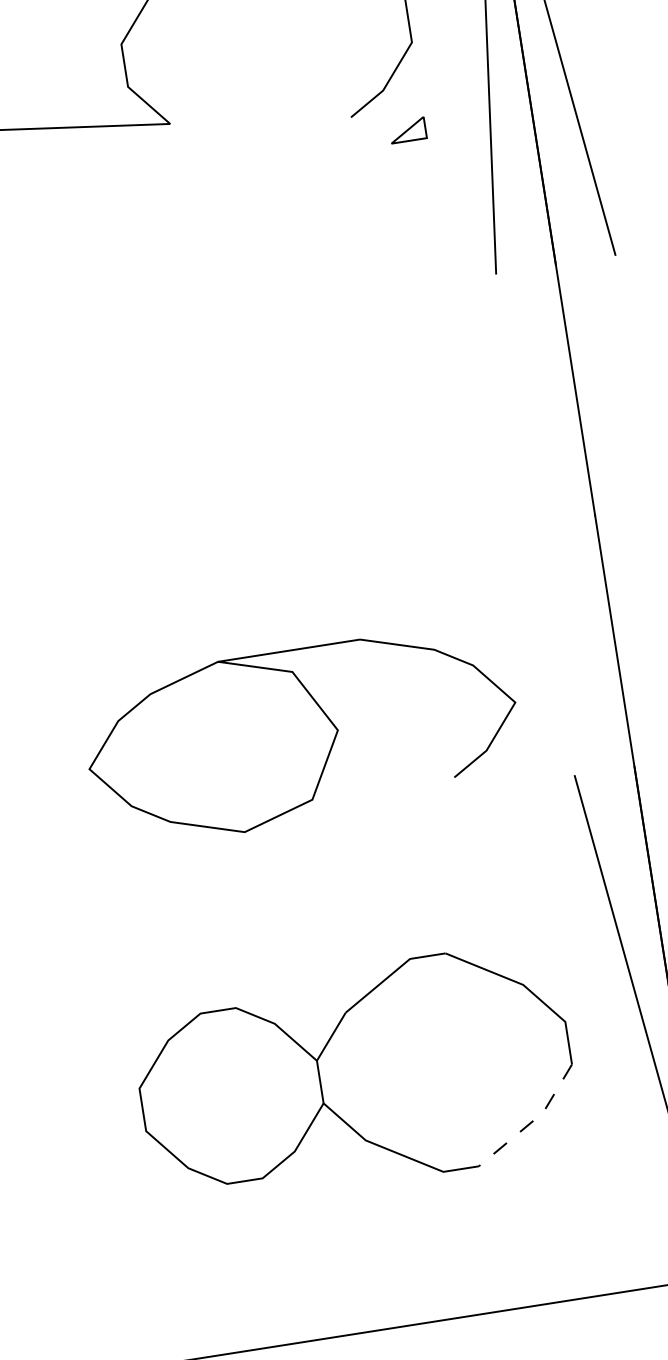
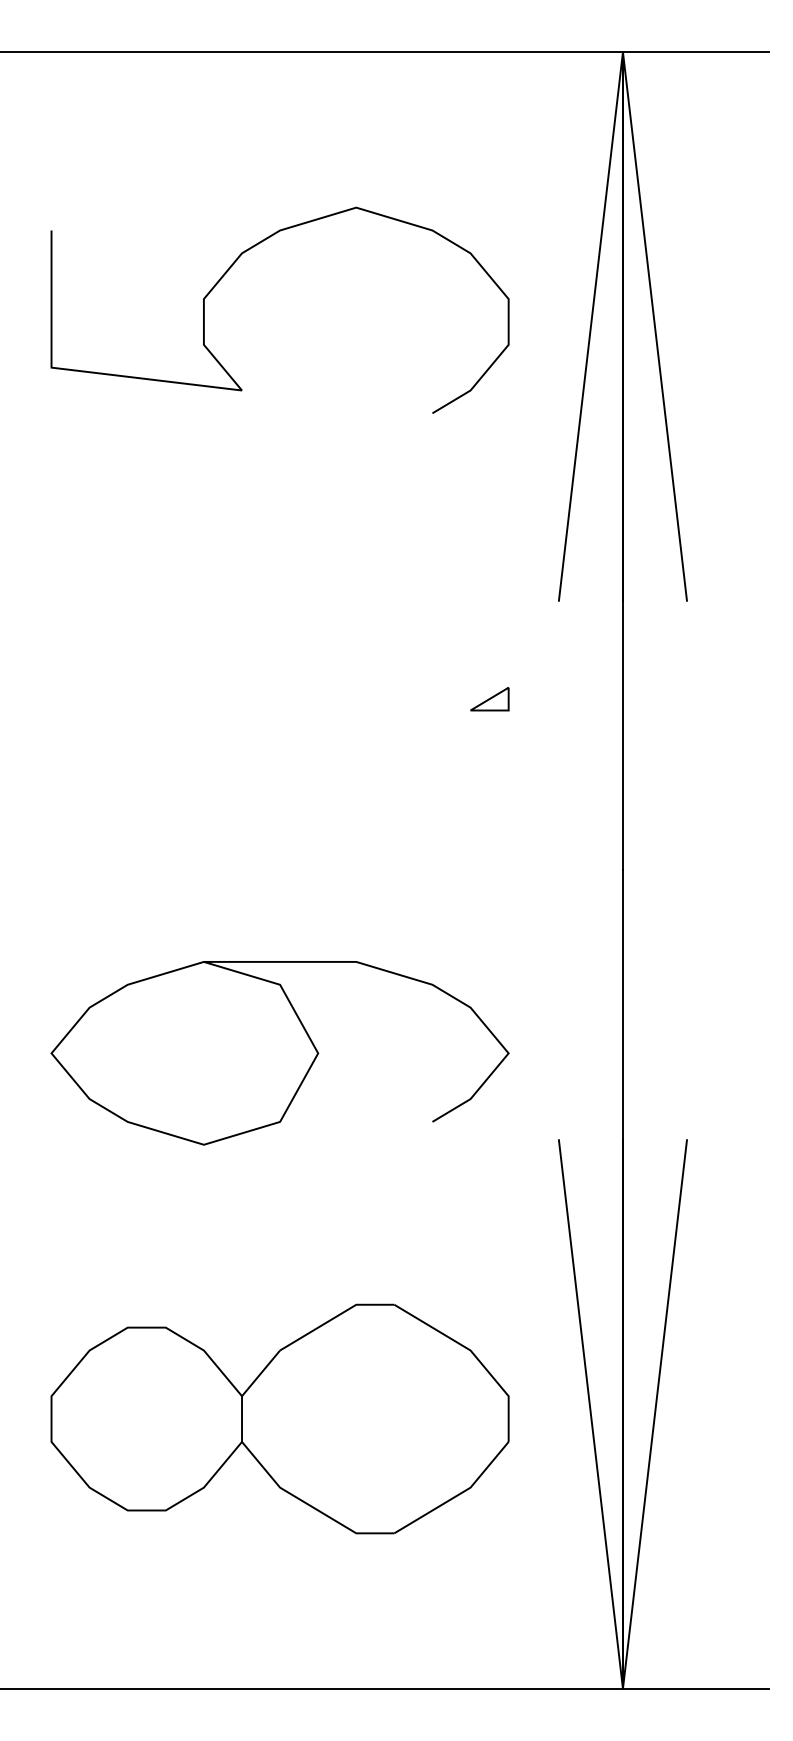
part: (407, 130) -> (489, 699), moved
line: (532, 1120) -> (458, 1494), dashed -> solid

